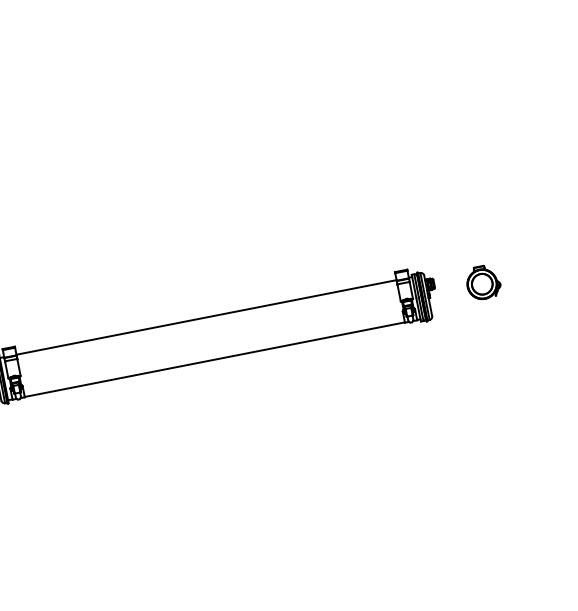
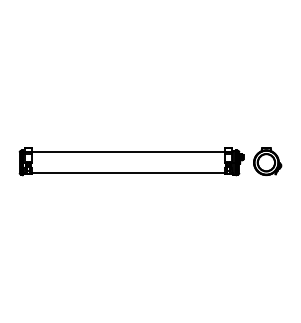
part: (482, 282) -> (267, 161), size x1.67

